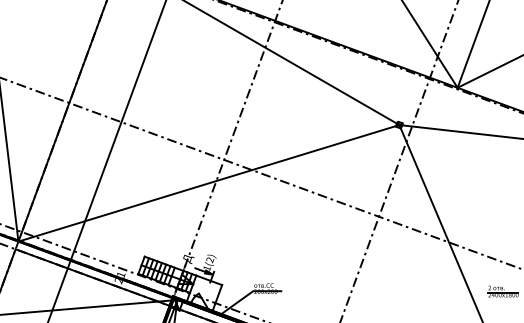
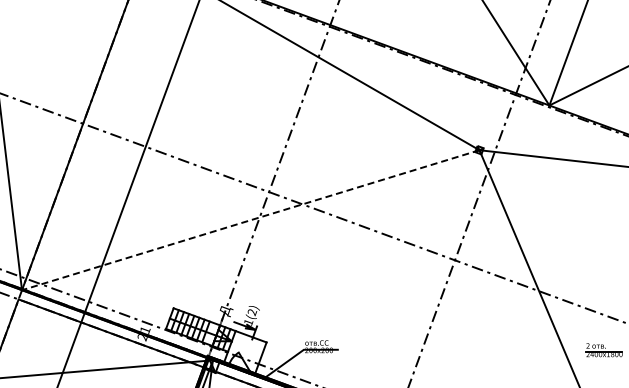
line: (208, 183) -> (250, 220), solid -> dashed

